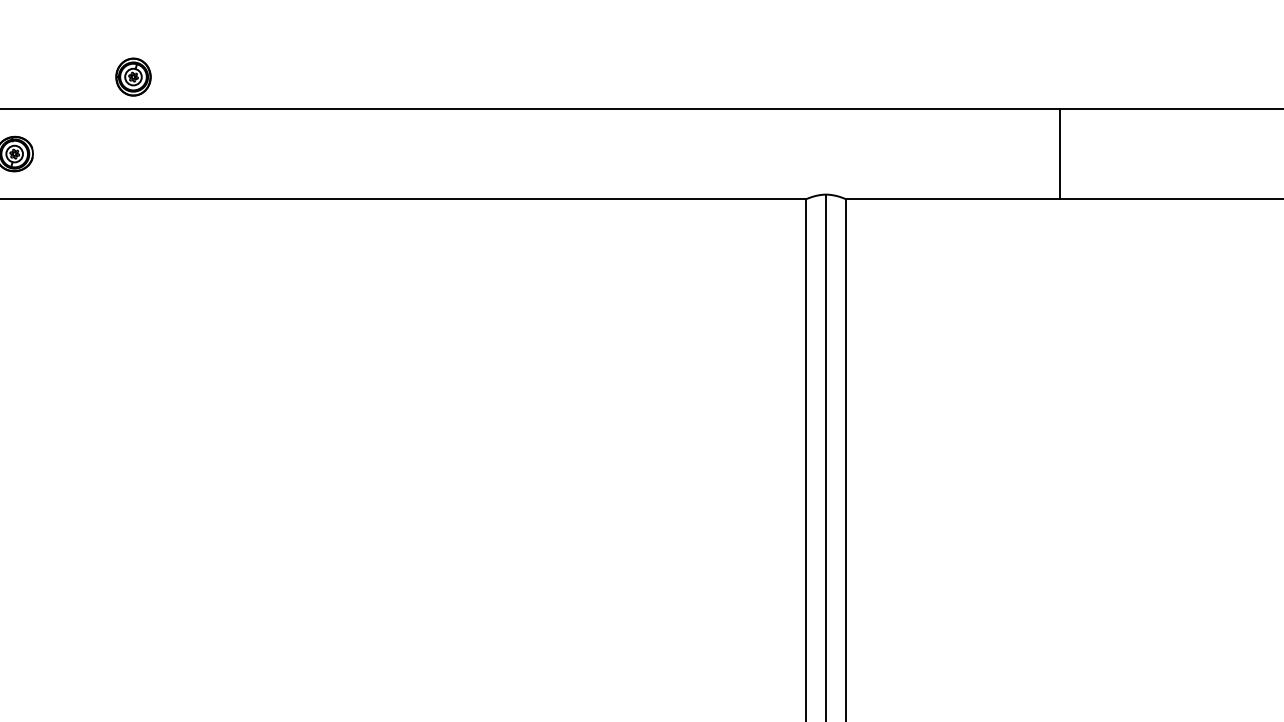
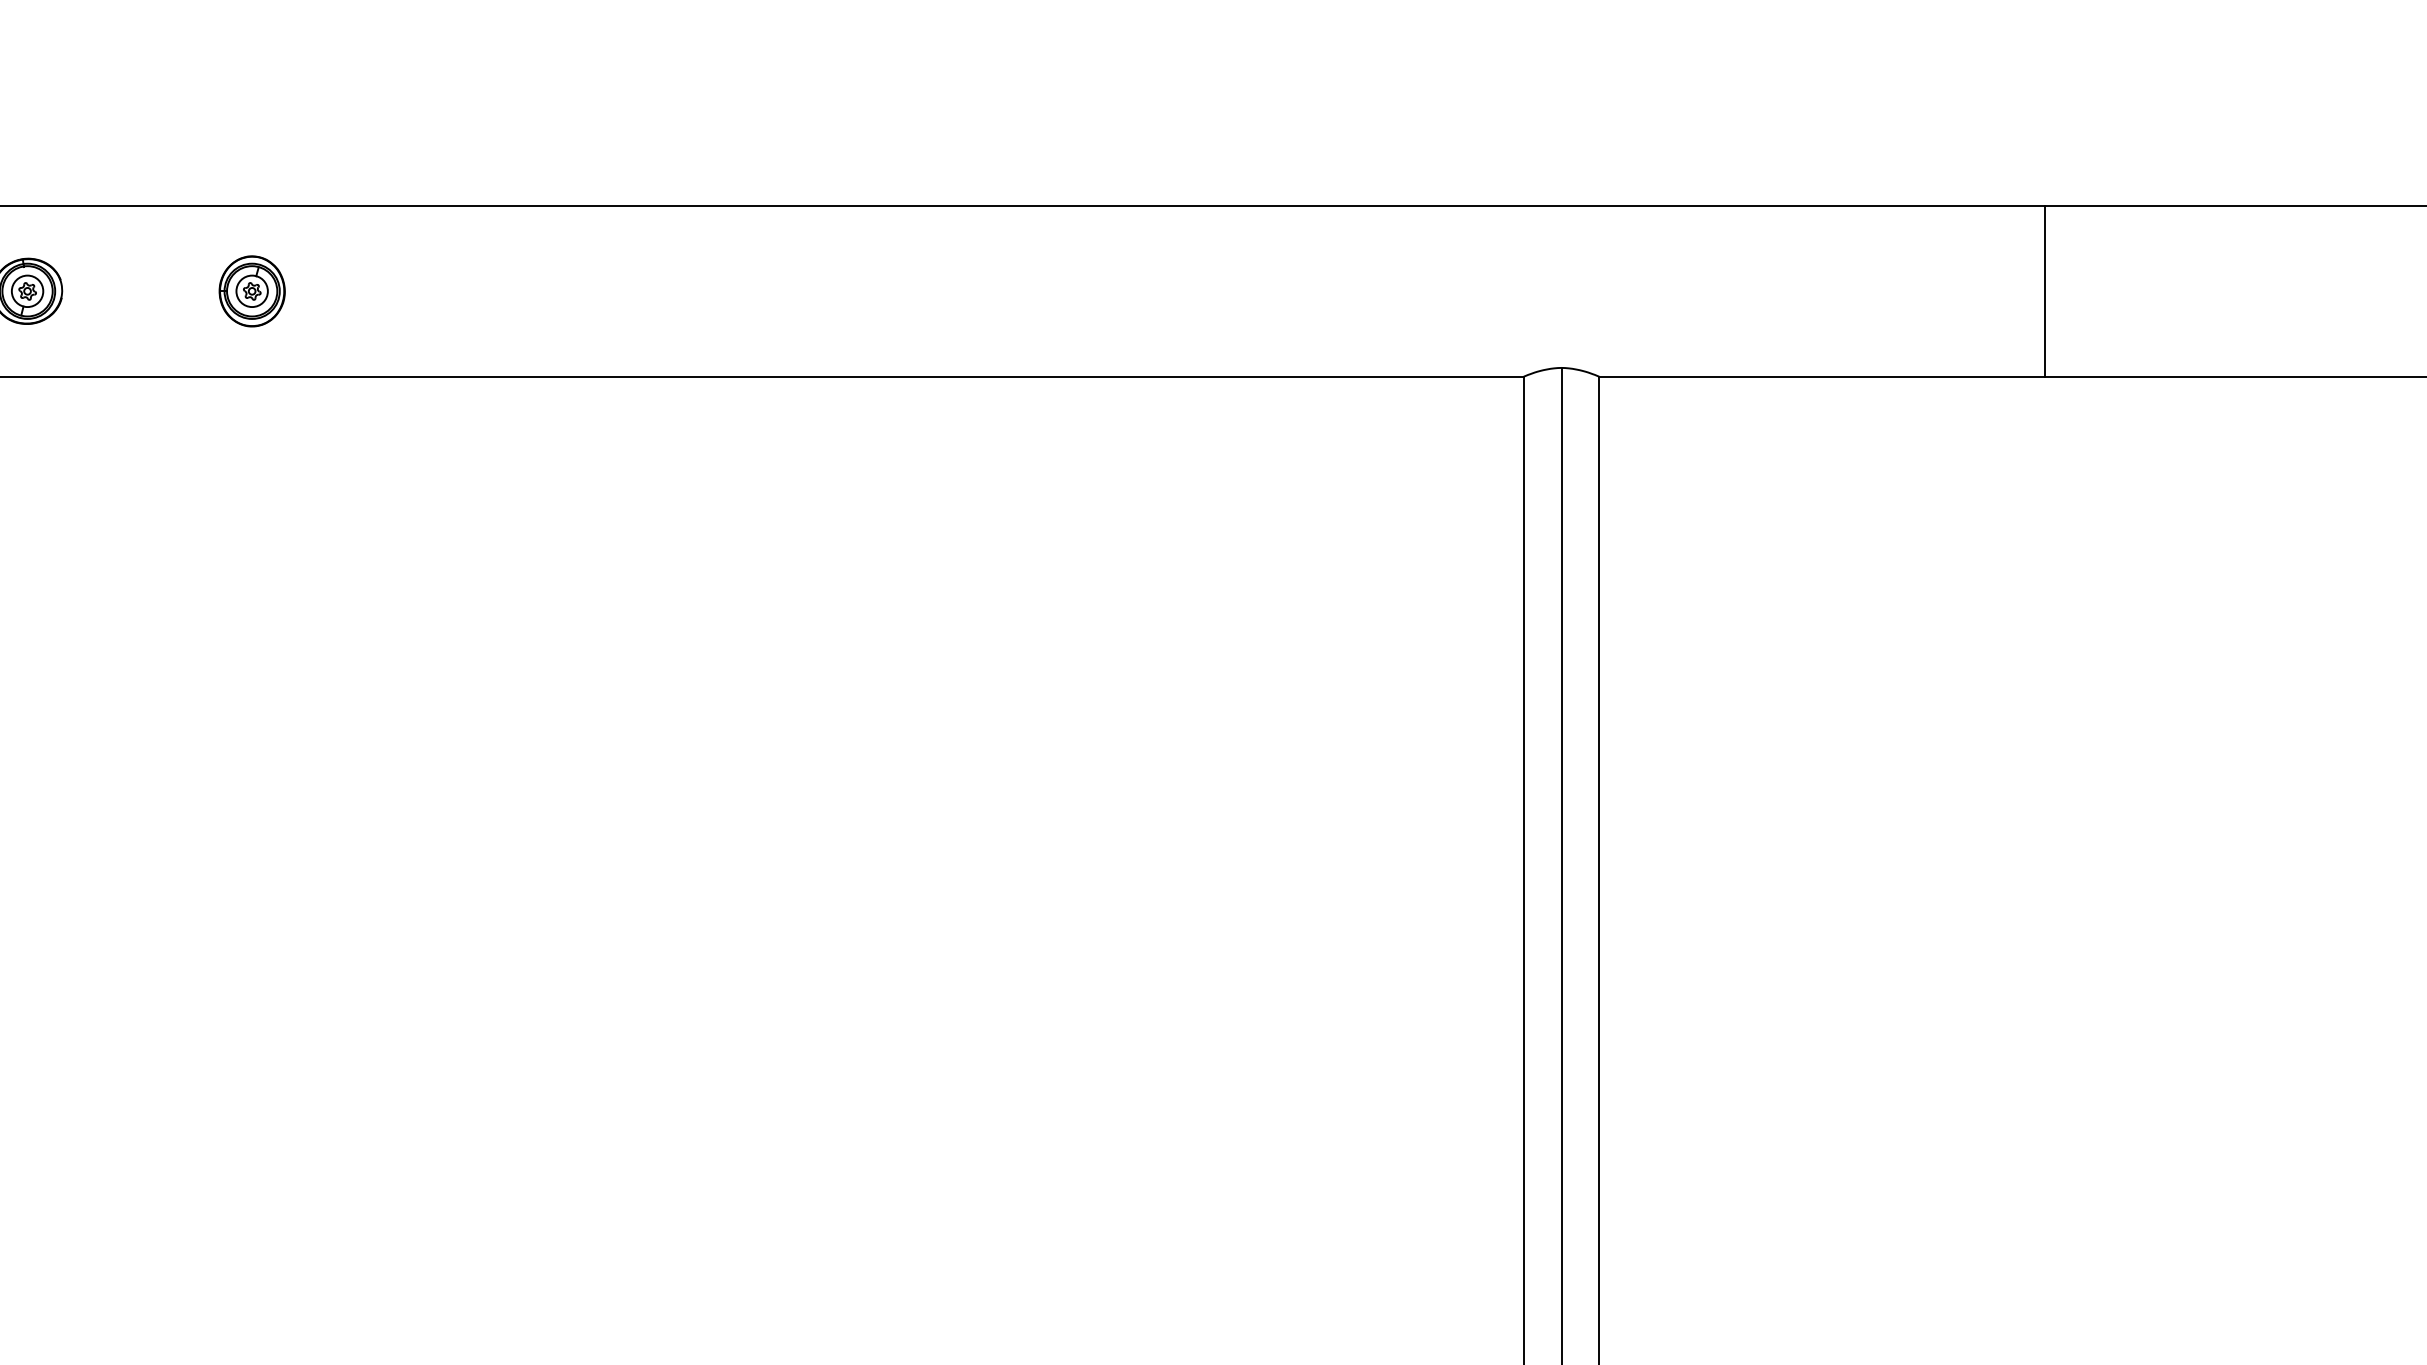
part: (133, 76) -> (252, 290), moved
line: (1060, 153) -> (2046, 290), moved

